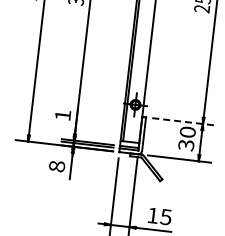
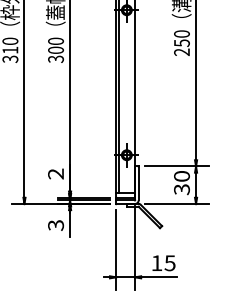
text: (62, 114) -> (55, 173), 1 -> 2
line: (183, 121) -> (176, 166), dashed -> solid
text: (56, 166) -> (55, 225), 8 -> 3

